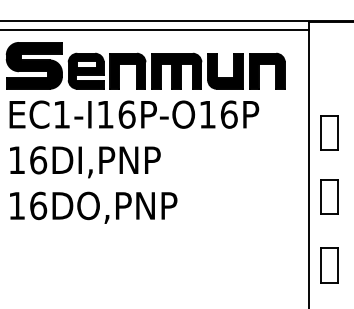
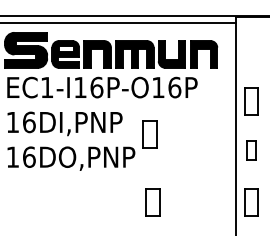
part: (196, 175) -> (149, 134), added
part: (329, 196) -> (251, 150), size x0.7
part: (200, 265) -> (152, 202), added

